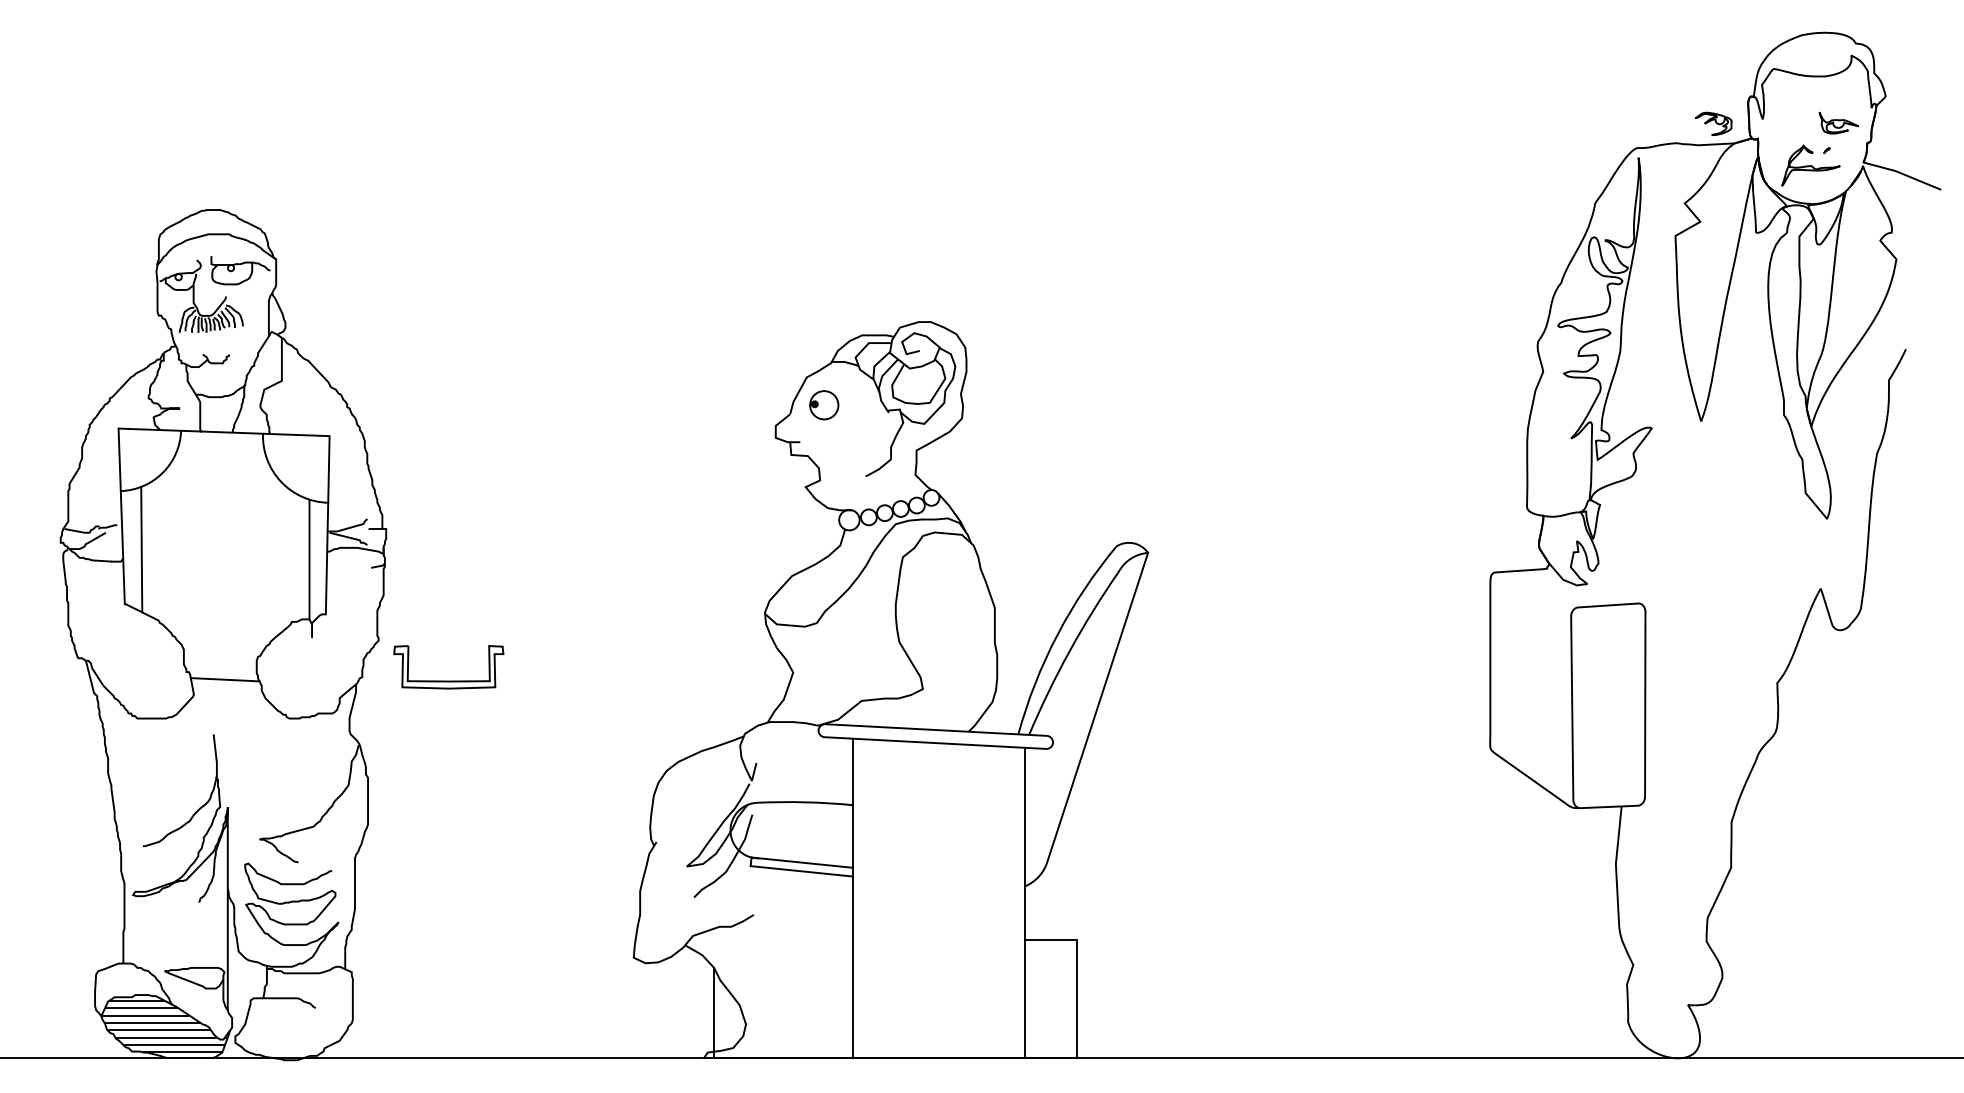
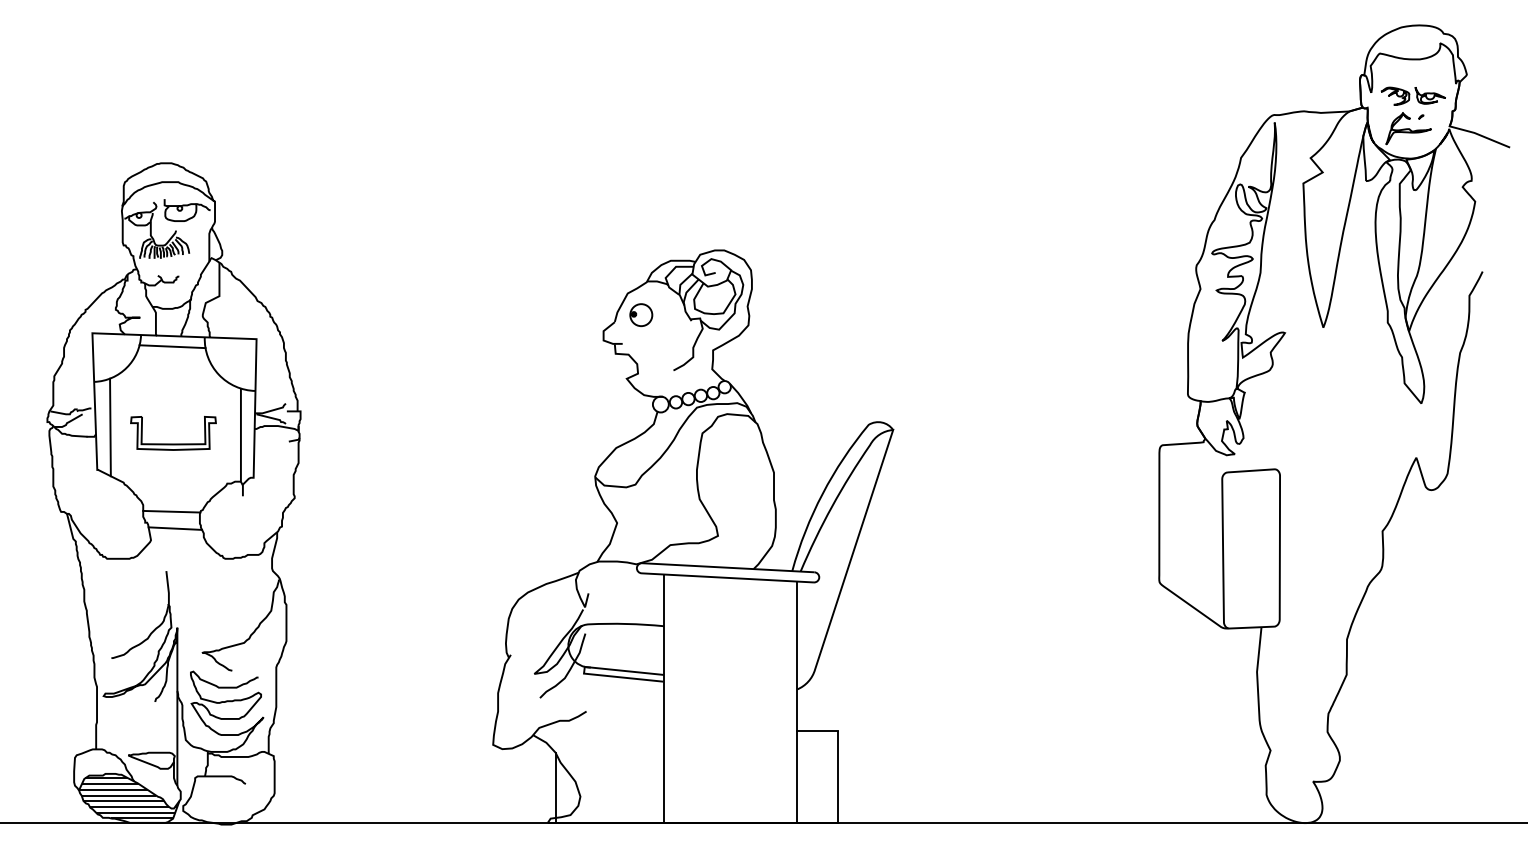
part: (1713, 123) -> (1395, 95), moved
line: (221, 445) -> (172, 346), added
line: (220, 658) -> (171, 512), added
part: (448, 680) -> (173, 443), moved

